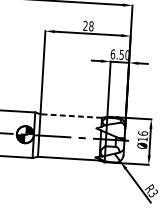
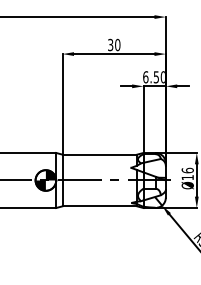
text: (88, 26) -> (114, 45), 28 -> 30
line: (70, 115) -> (99, 154), dashed -> solid

